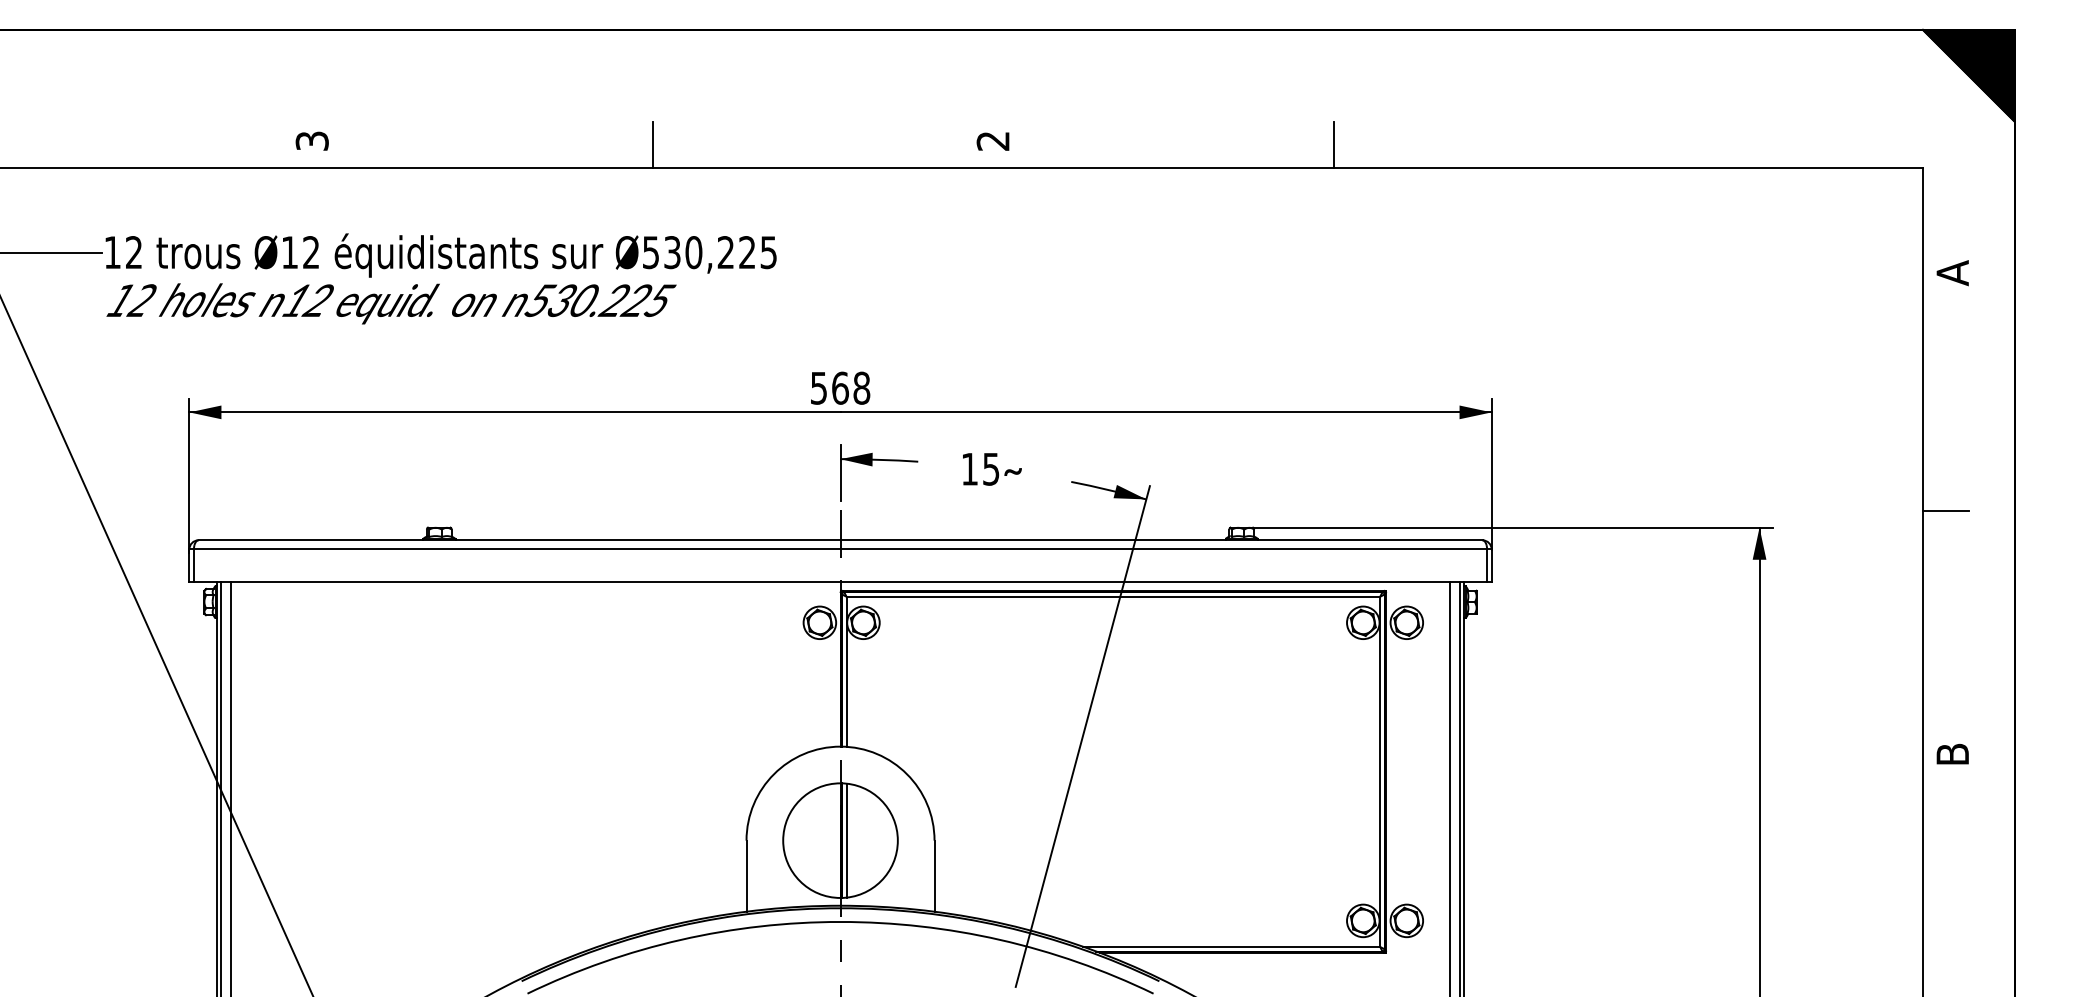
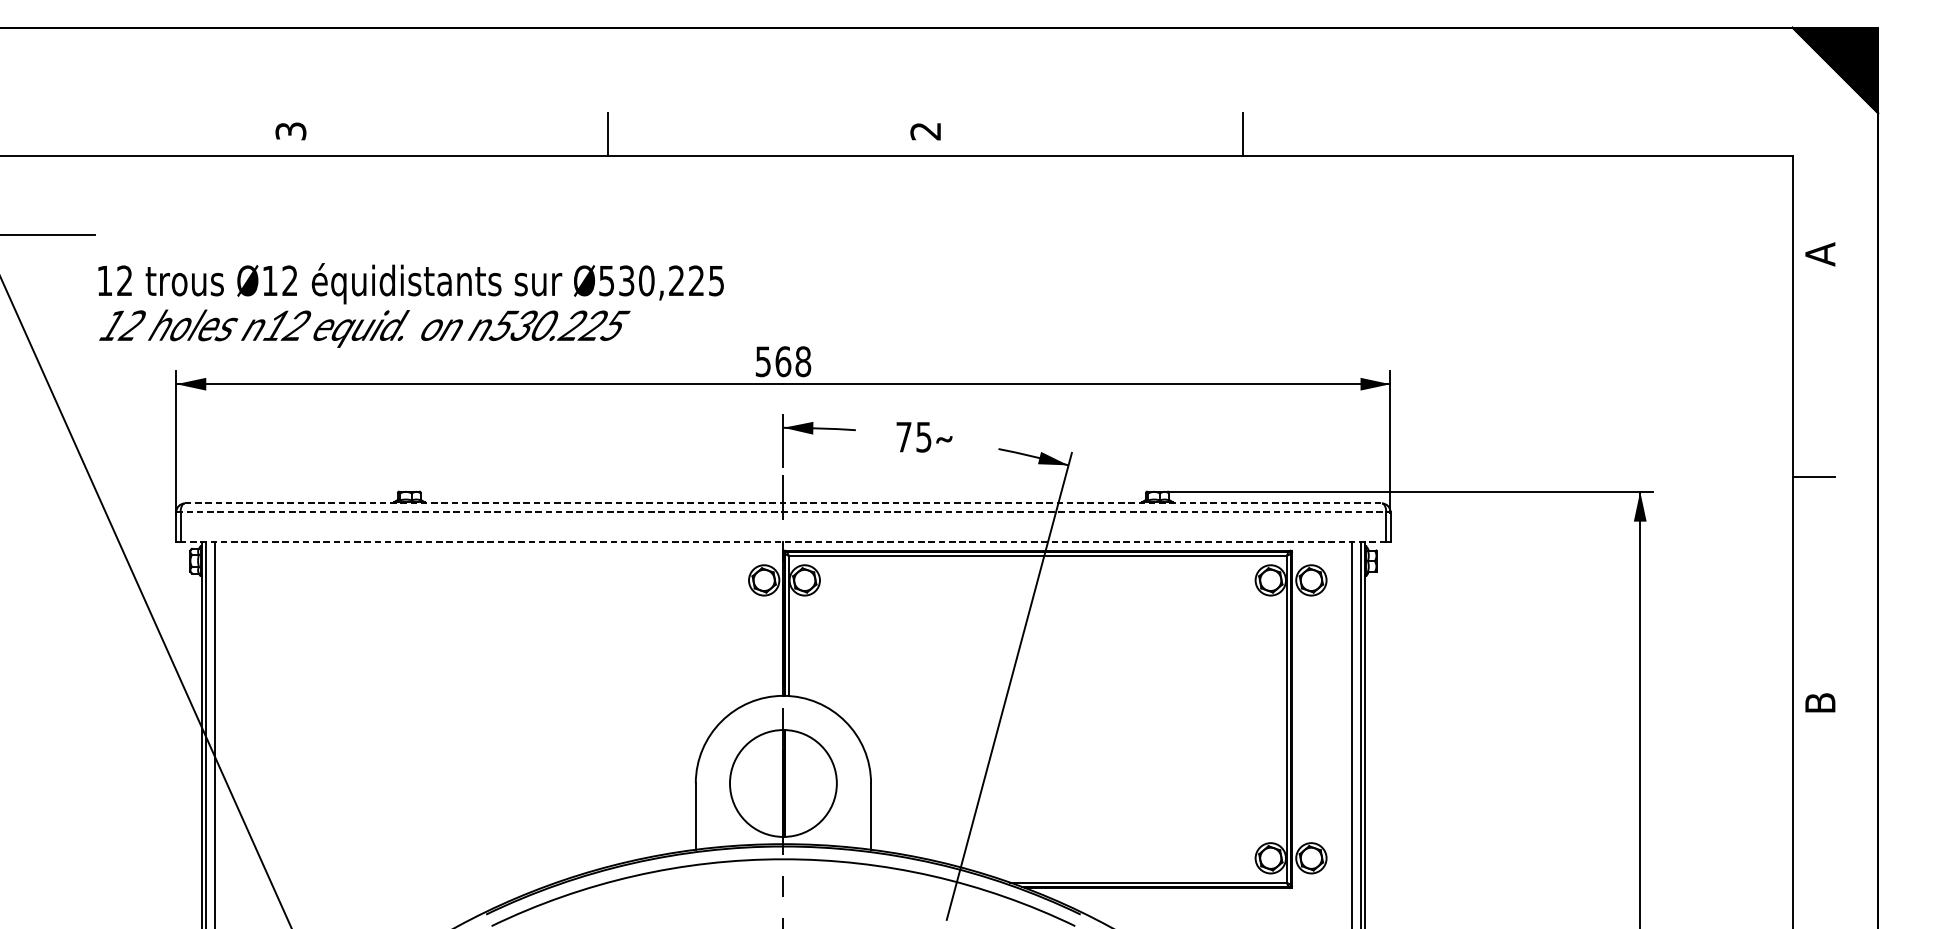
text: (440, 278) -> (410, 305), moved
text: (969, 469) -> (903, 437), 15 -> 75
line: (840, 540) -> (783, 503), solid -> dashed
line: (841, 549) -> (784, 512), solid -> dashed
line: (840, 581) -> (783, 541), solid -> dashed
line: (846, 840) -> (788, 783), removed

